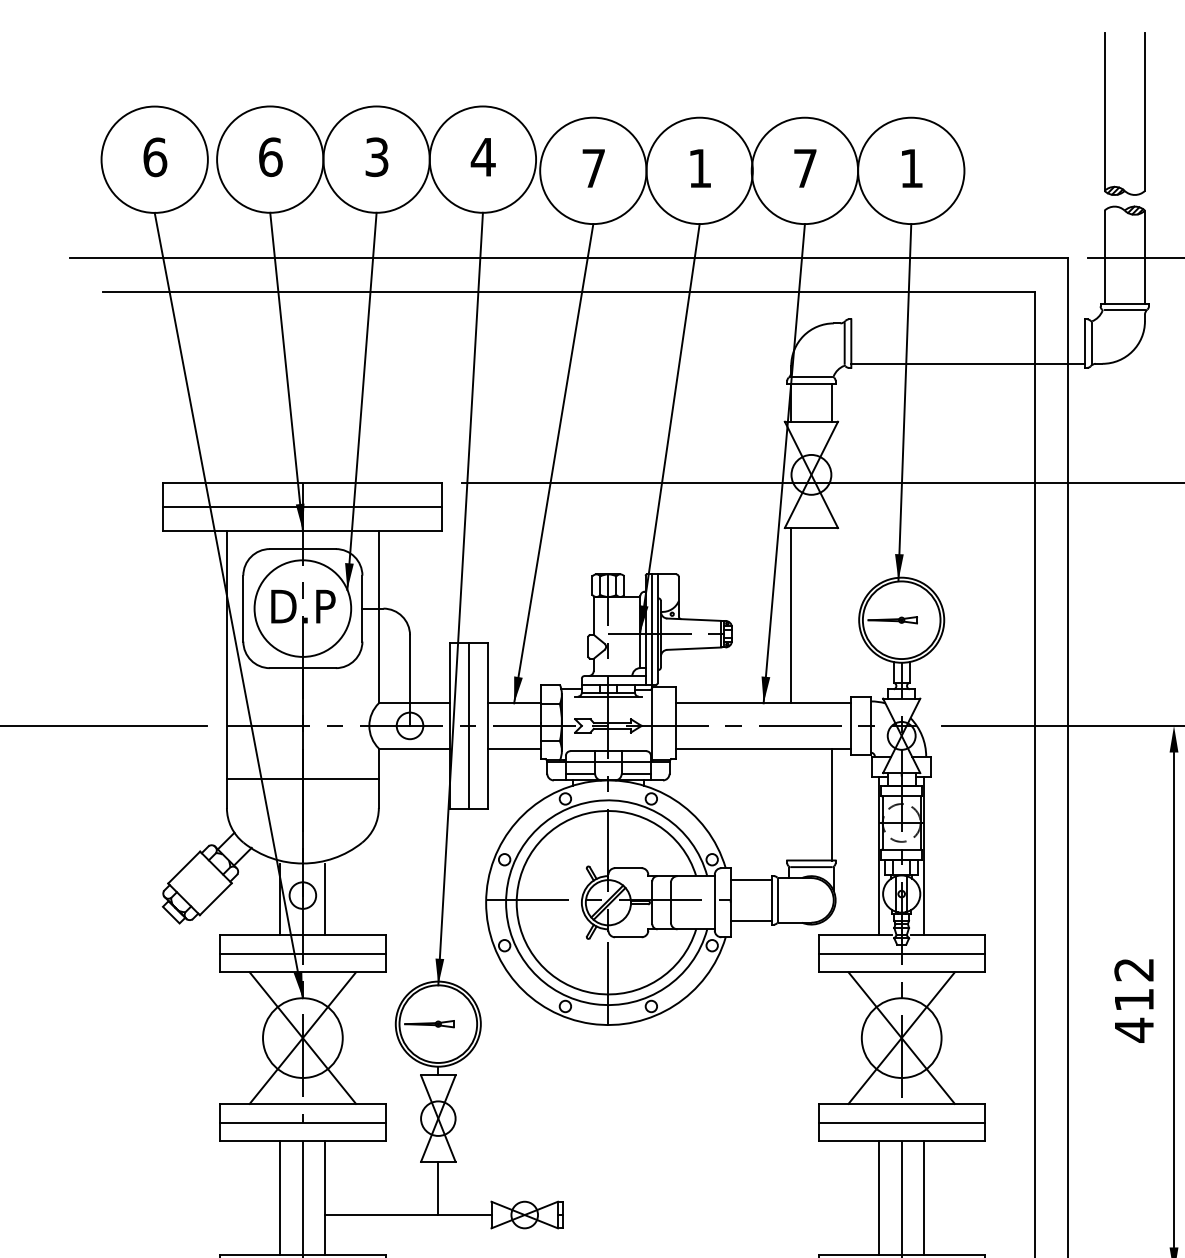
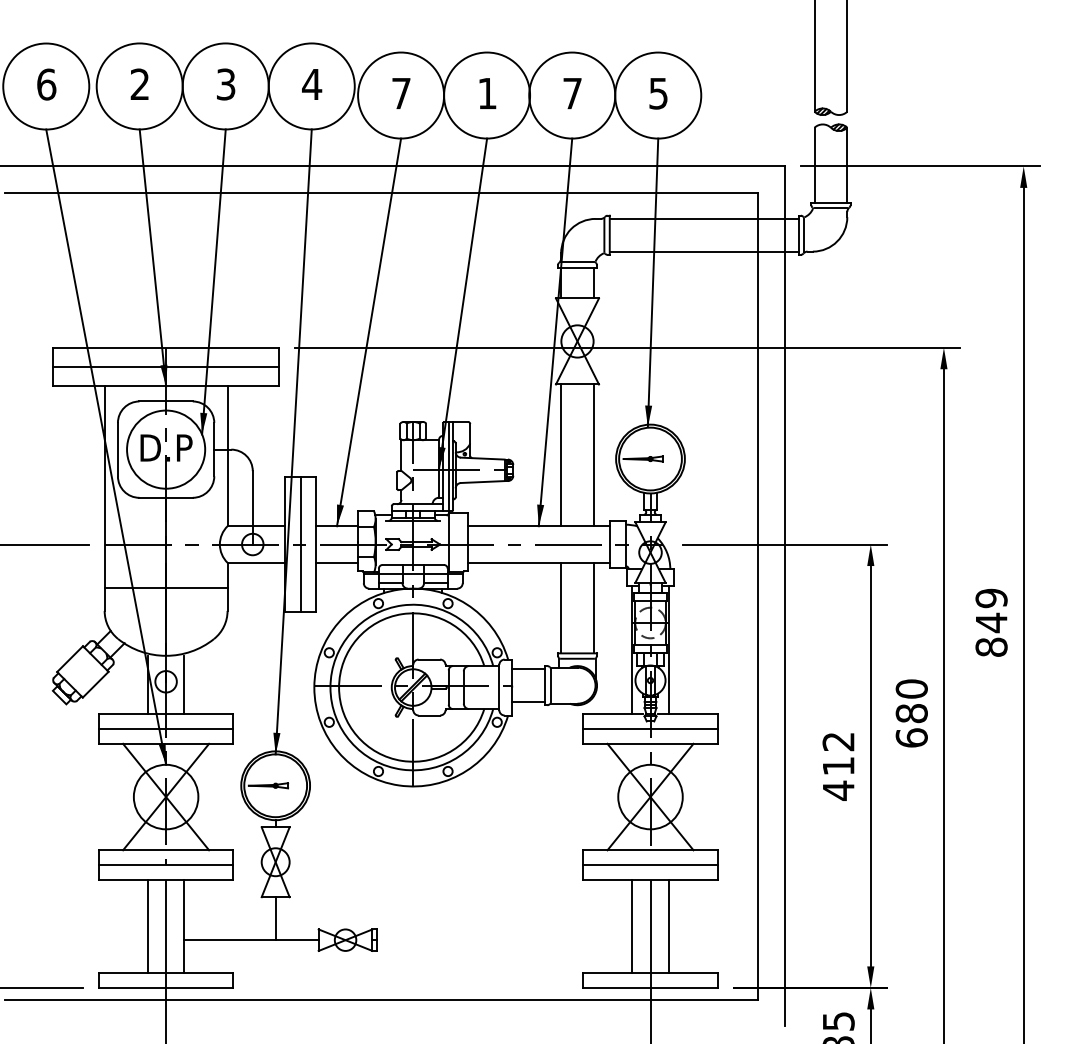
text: (269, 157) -> (139, 84), 6 -> 2
text: (911, 168) -> (658, 93), 1 -> 5
line: (967, 322) -> (703, 218), added
line: (831, 615) -> (593, 455), added
line: (791, 803) -> (561, 607), added

